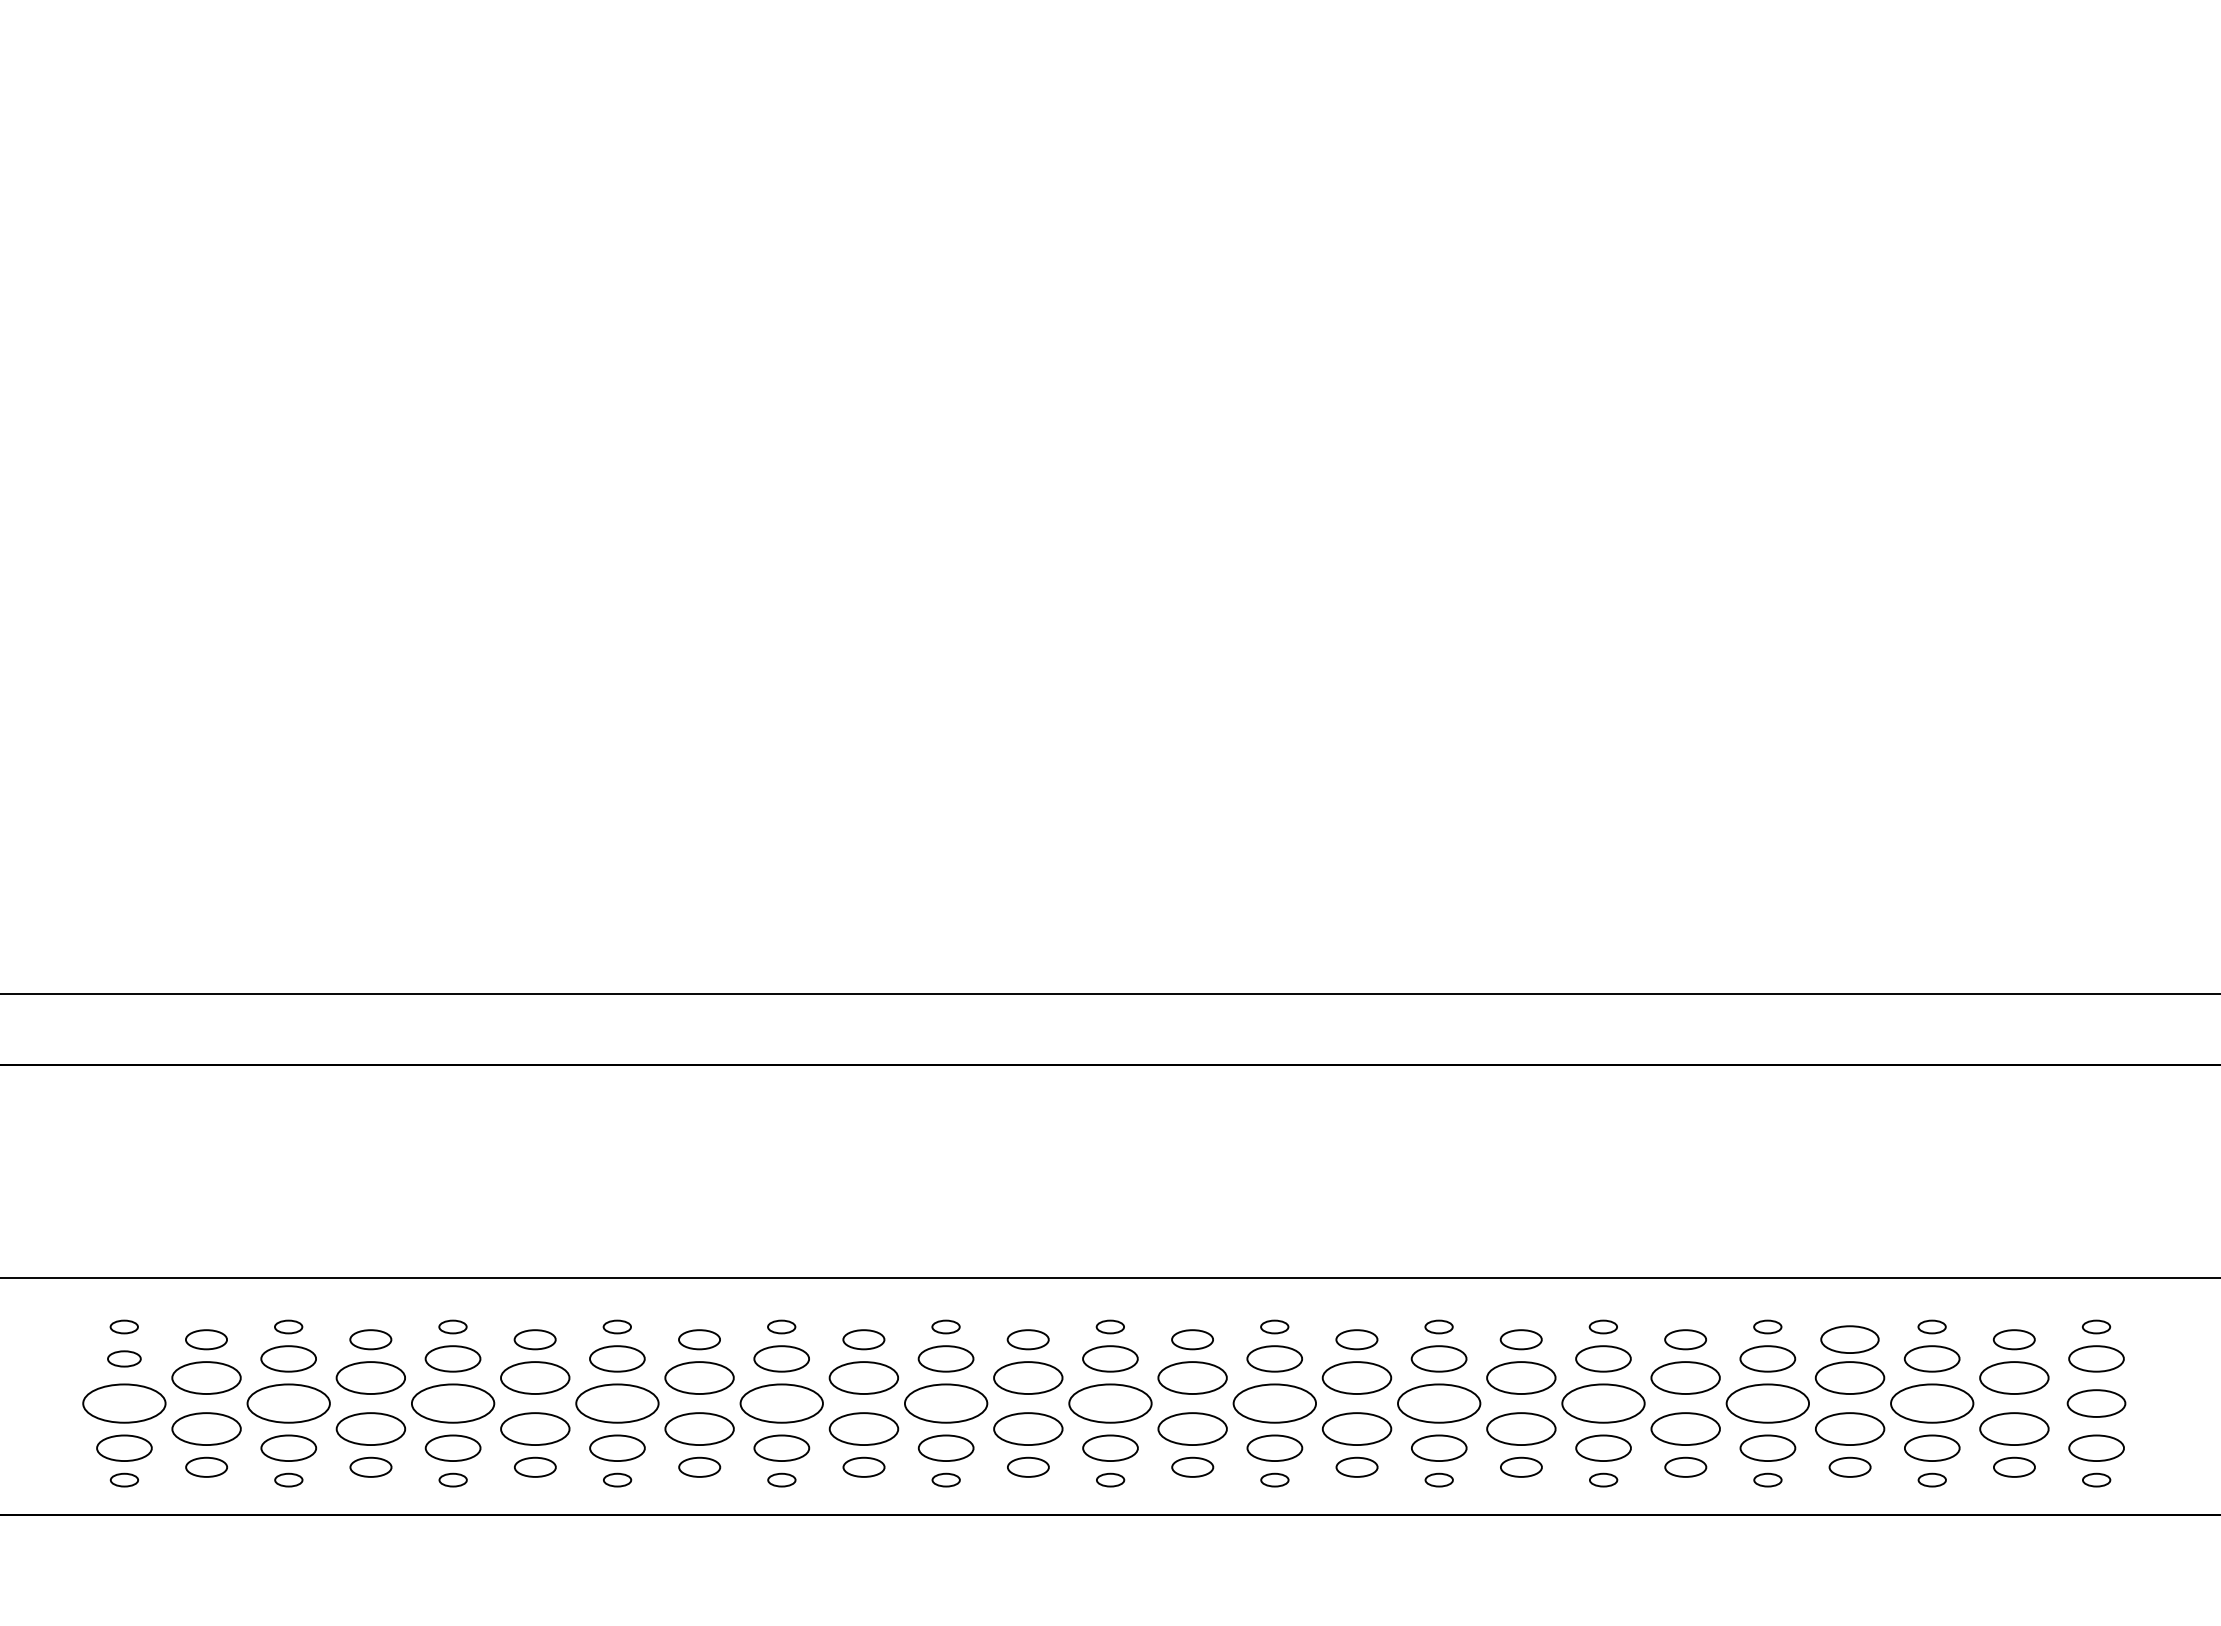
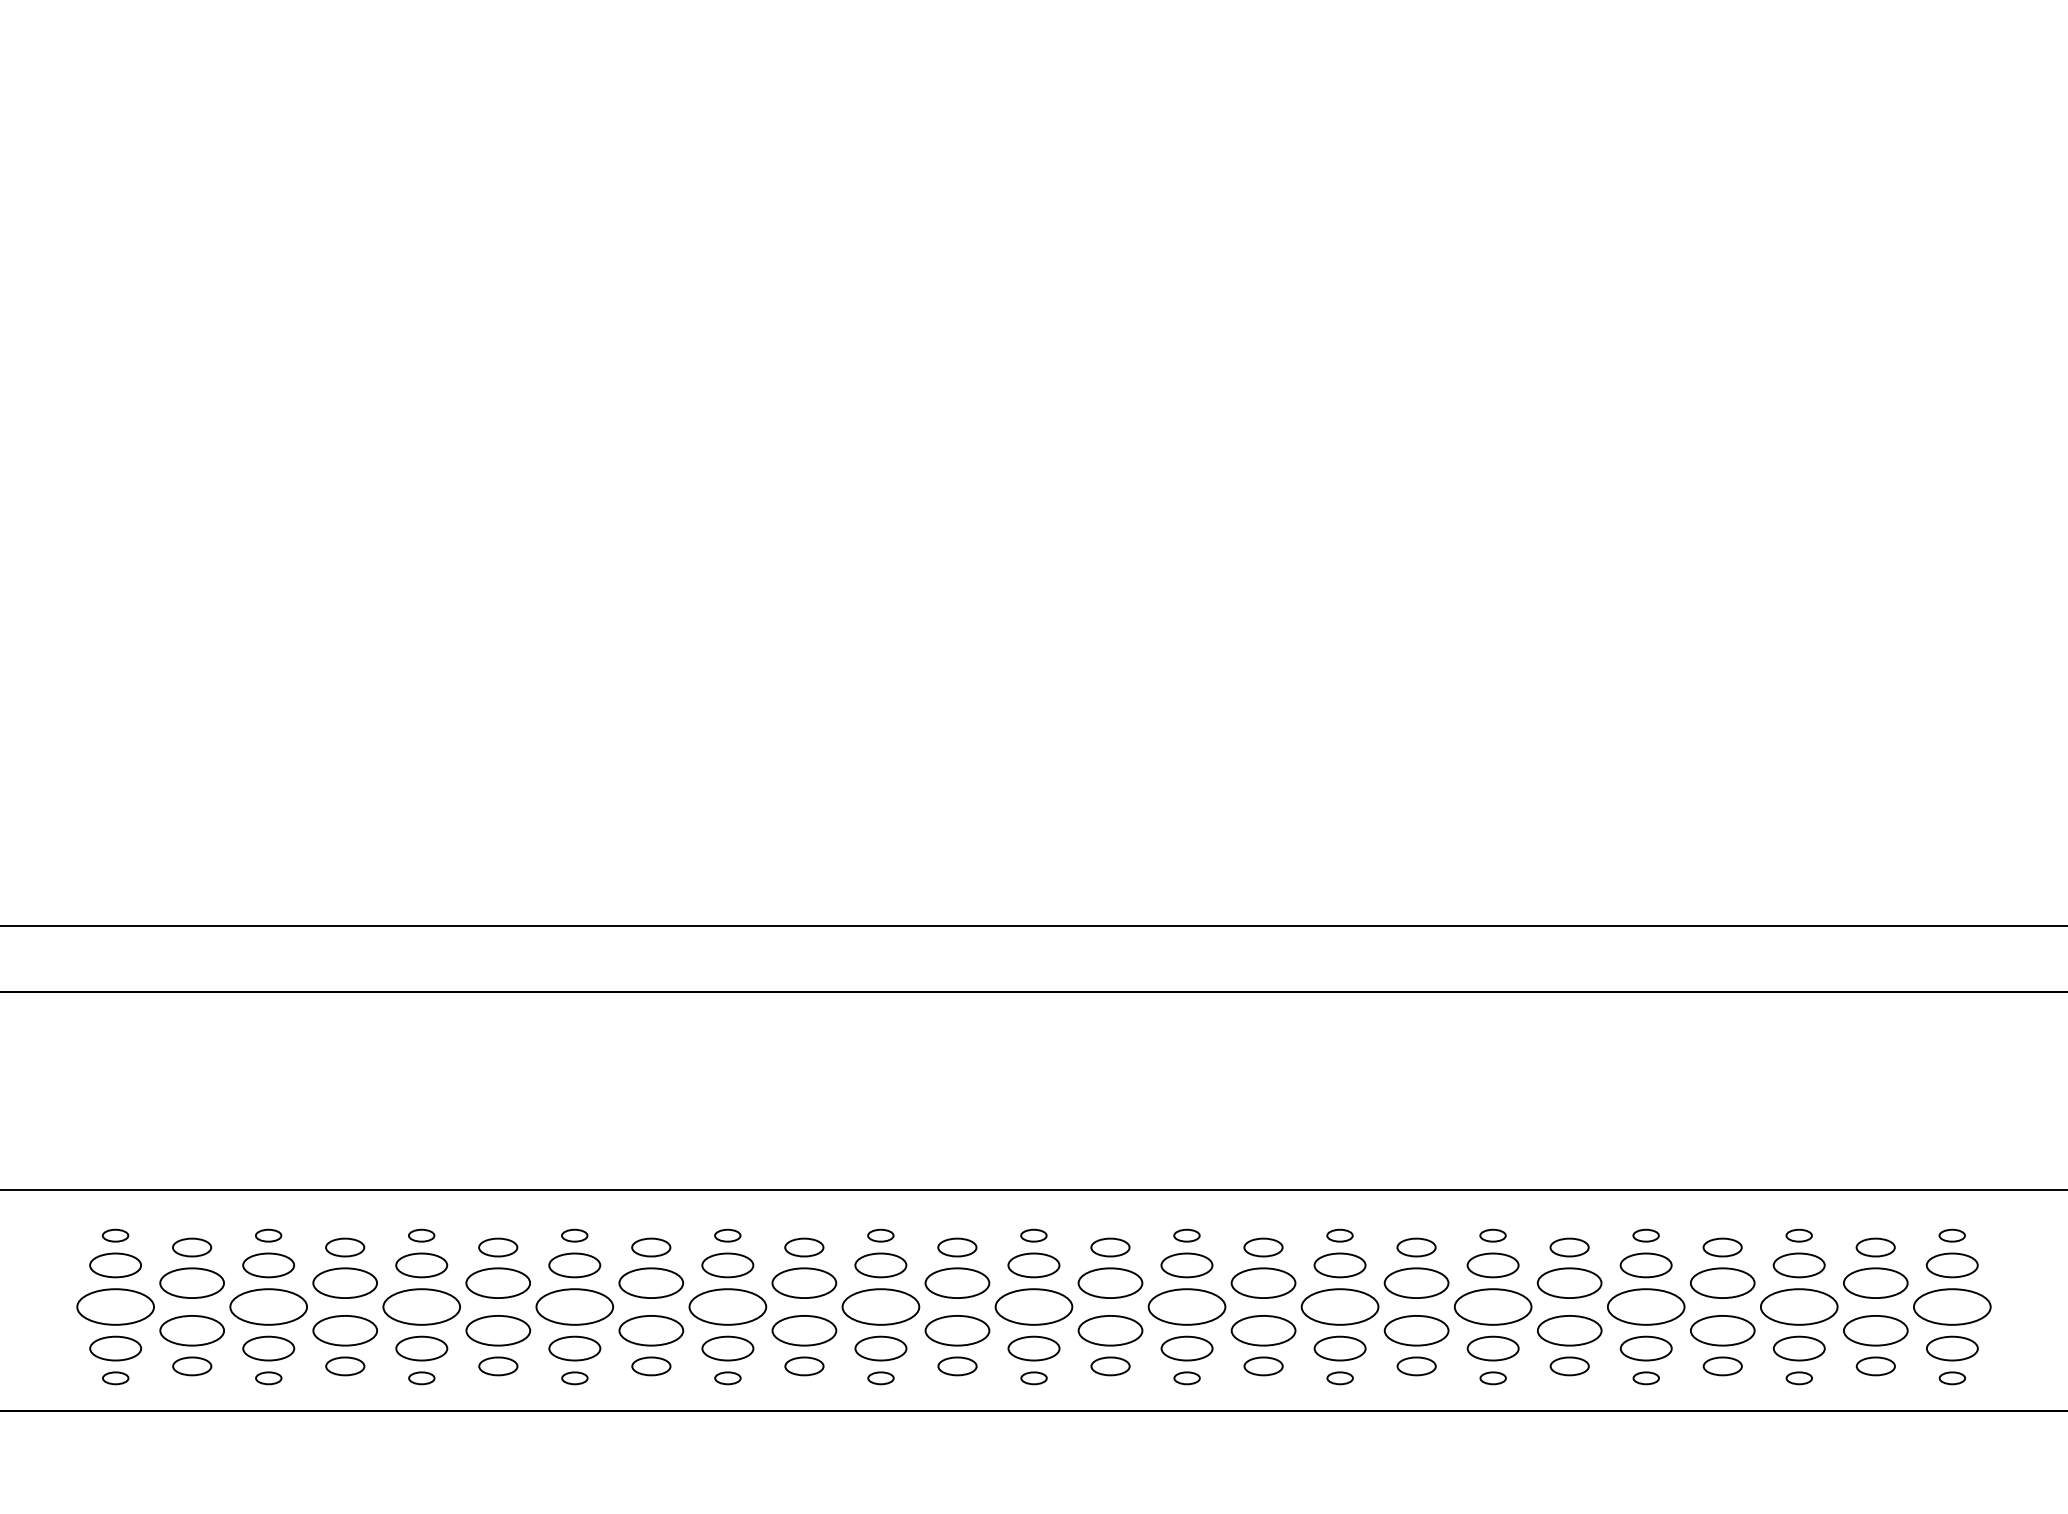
part: (1849, 1339) -> (1722, 1247), size x0.71
part: (124, 1358) -> (115, 1265), size x1.67
part: (2096, 1403) -> (1952, 1306), size x1.43

